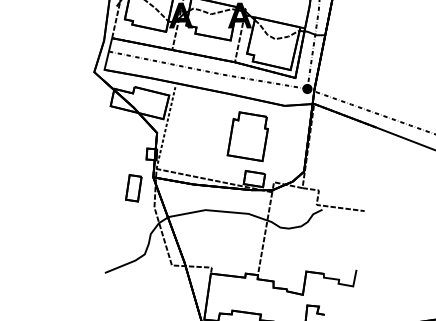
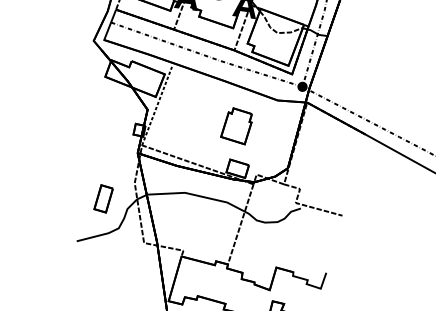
part: (247, 136) -> (236, 125), size x0.7
part: (133, 188) -> (103, 199), moved

